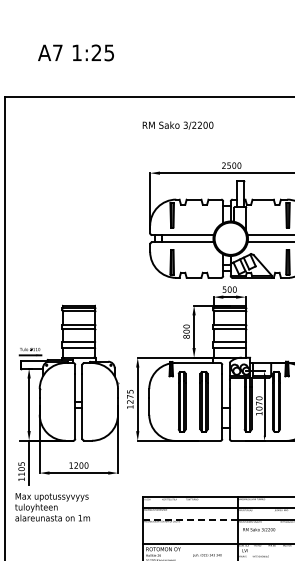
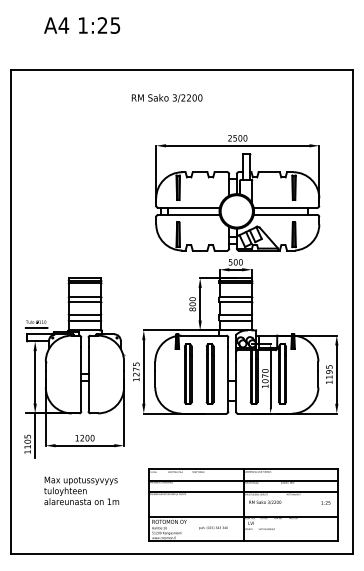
text: (57, 52) -> (63, 25), A7 -> A4
text: (177, 125) -> (166, 98), moved
text: (52, 506) -> (81, 490), moved
line: (189, 519) -> (195, 492), dashed -> solid

